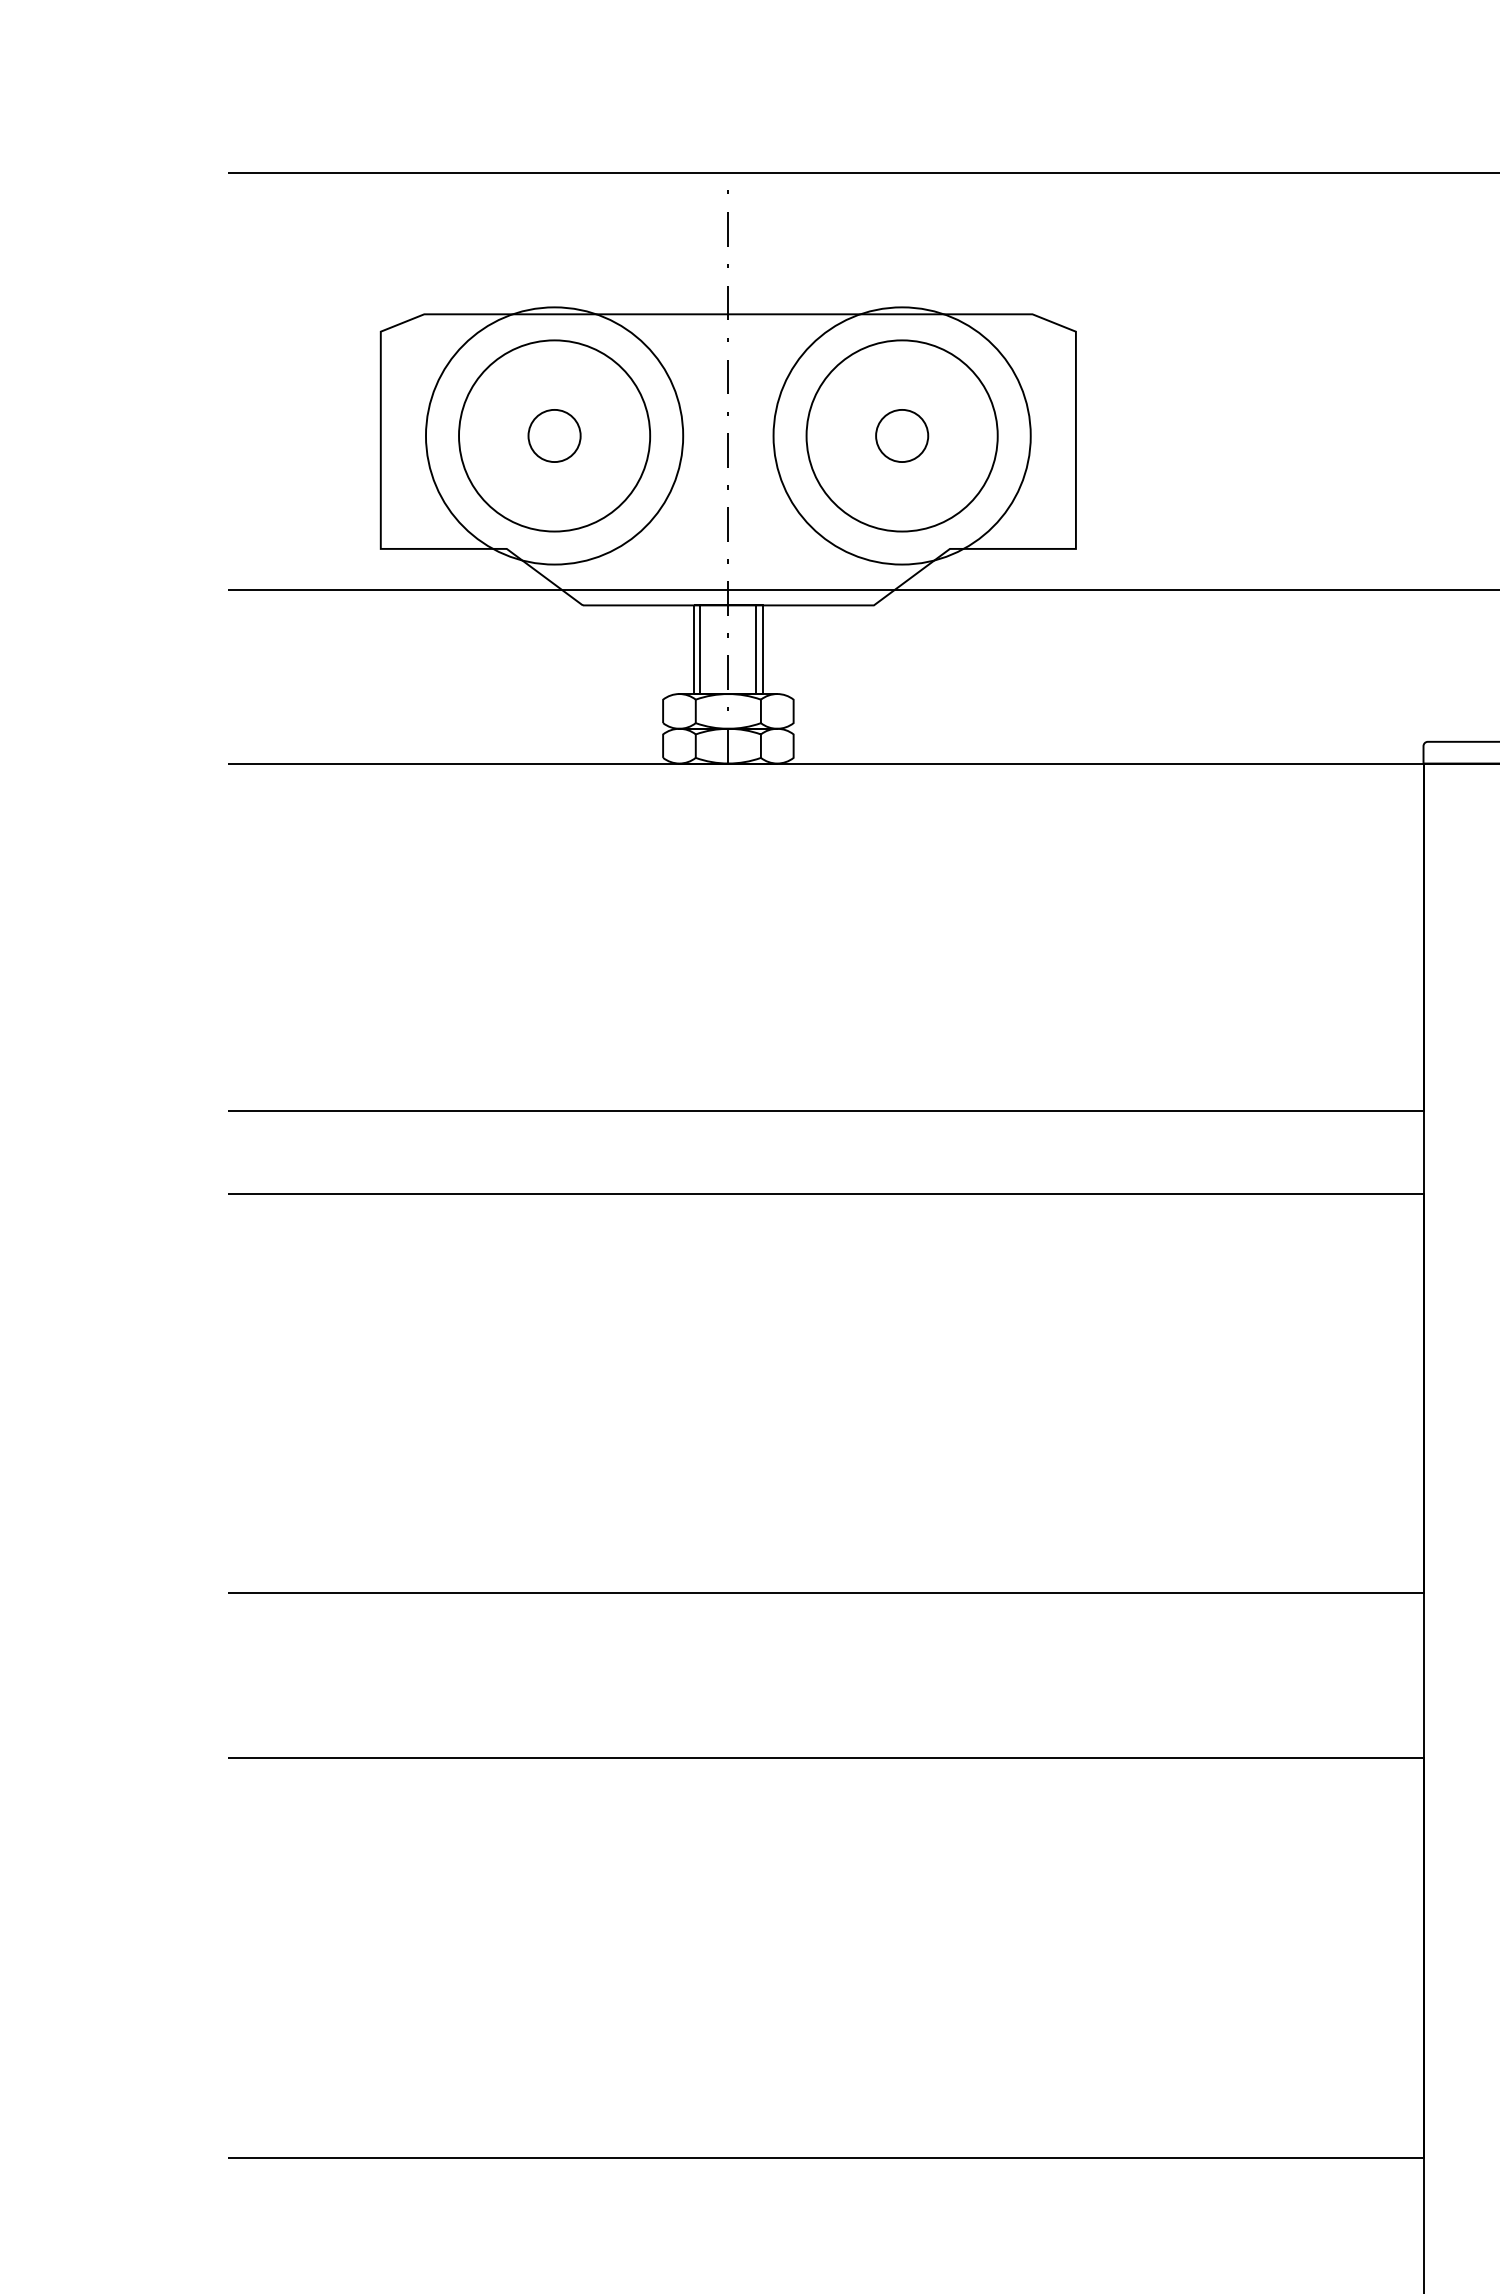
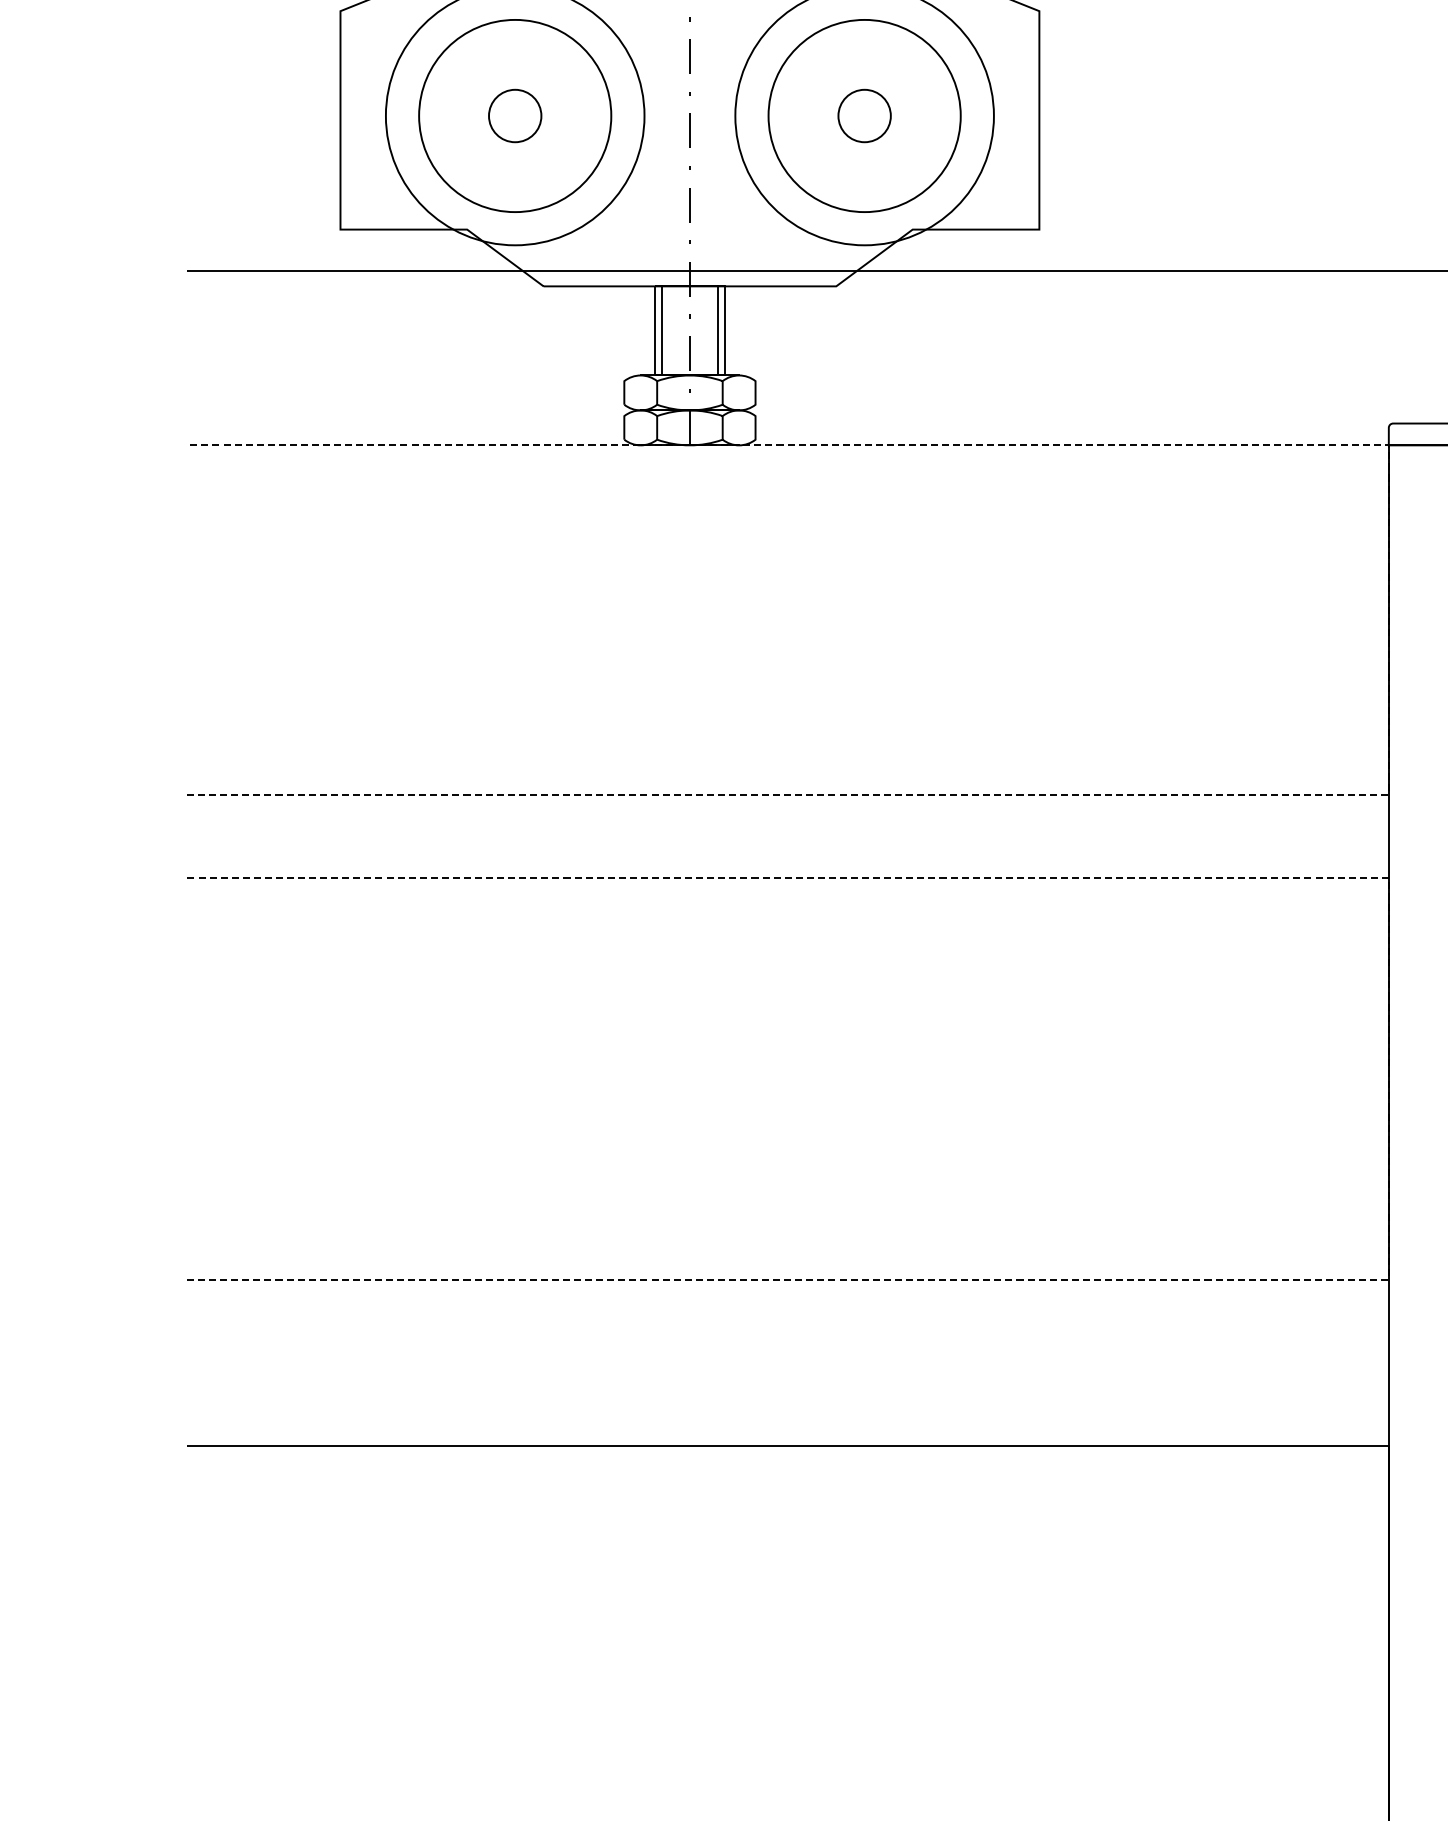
line: (1423, 937) -> (1388, 620), solid -> dashed
line: (1423, 1393) -> (1388, 1078), solid -> dashed

